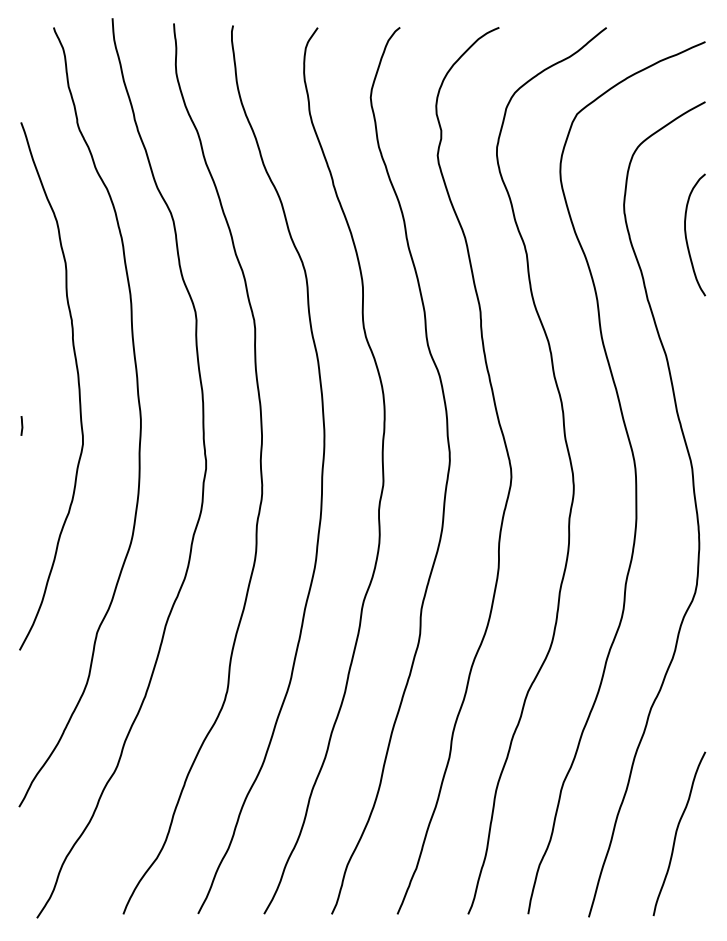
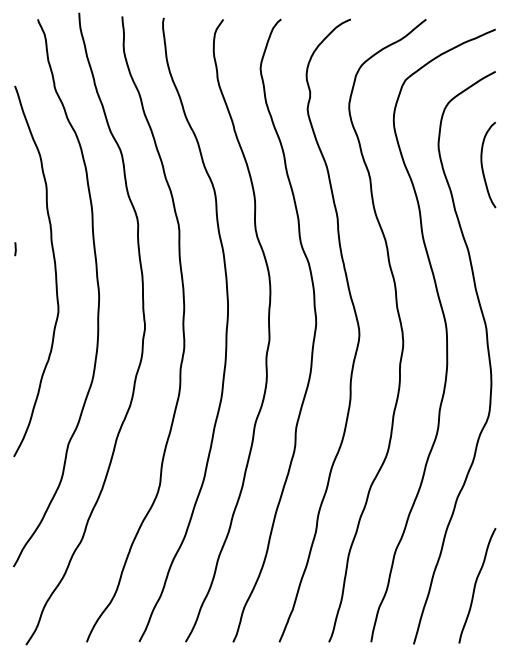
line: (21, 426) -> (15, 249), moved

